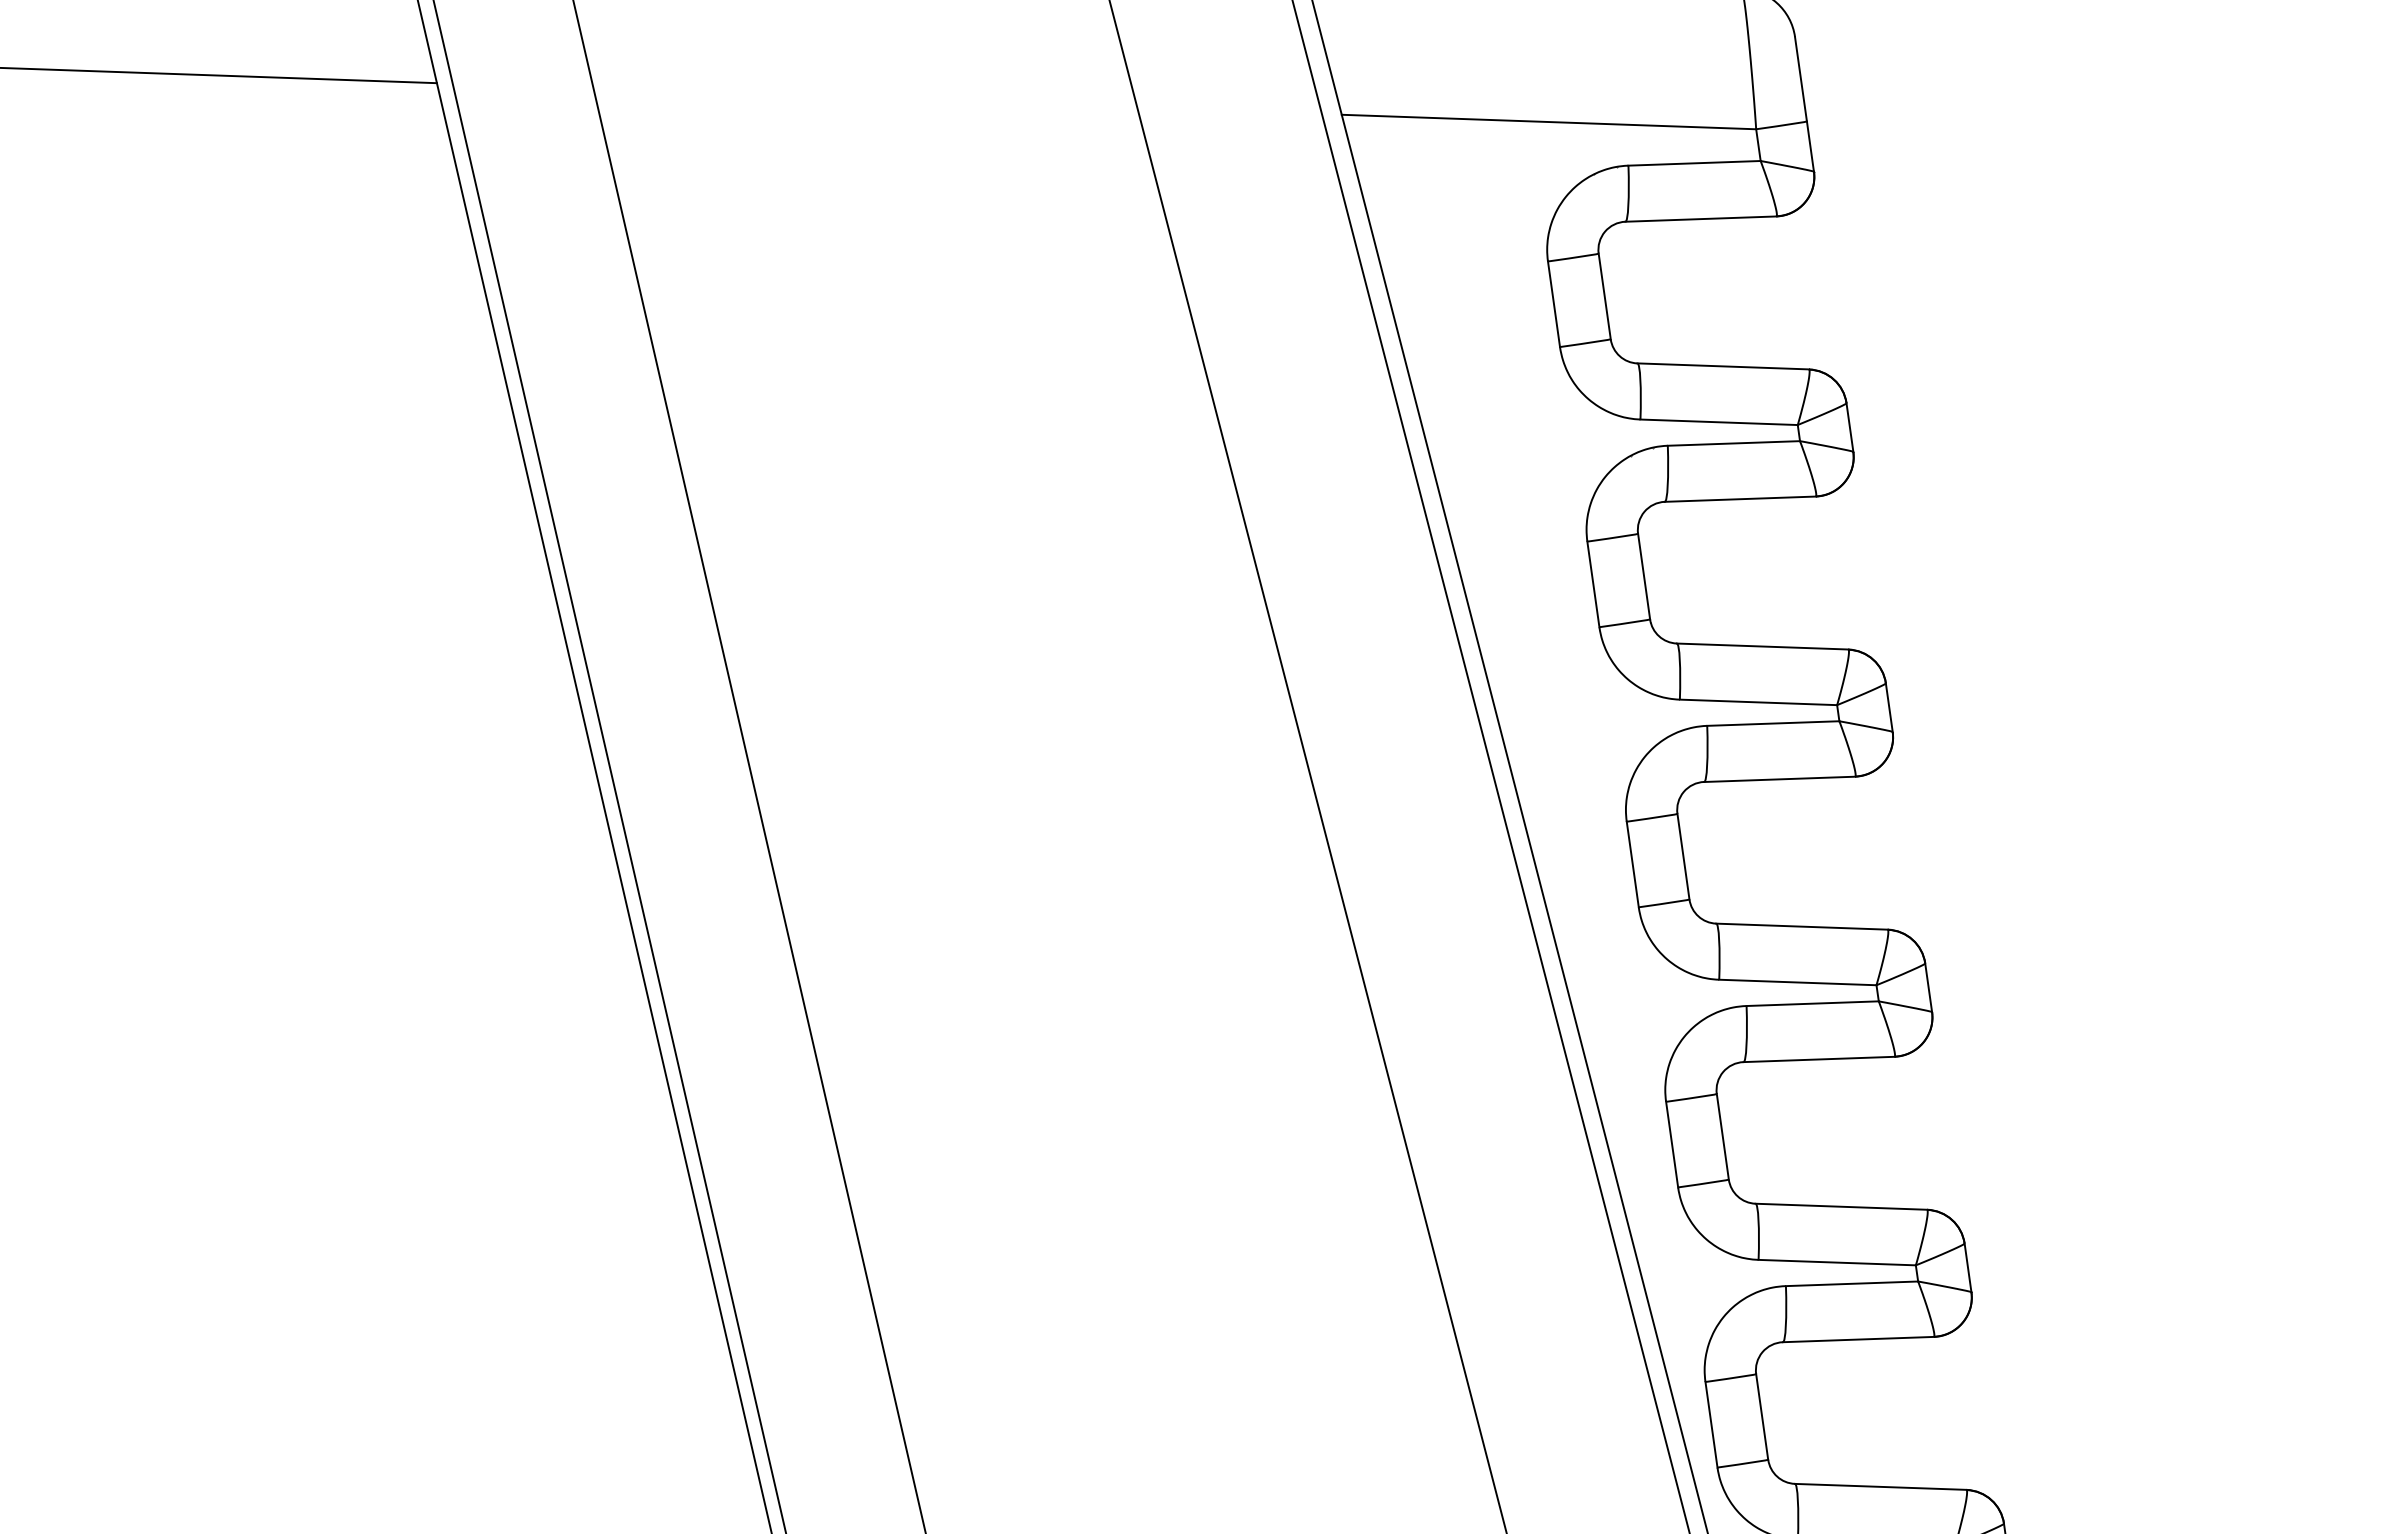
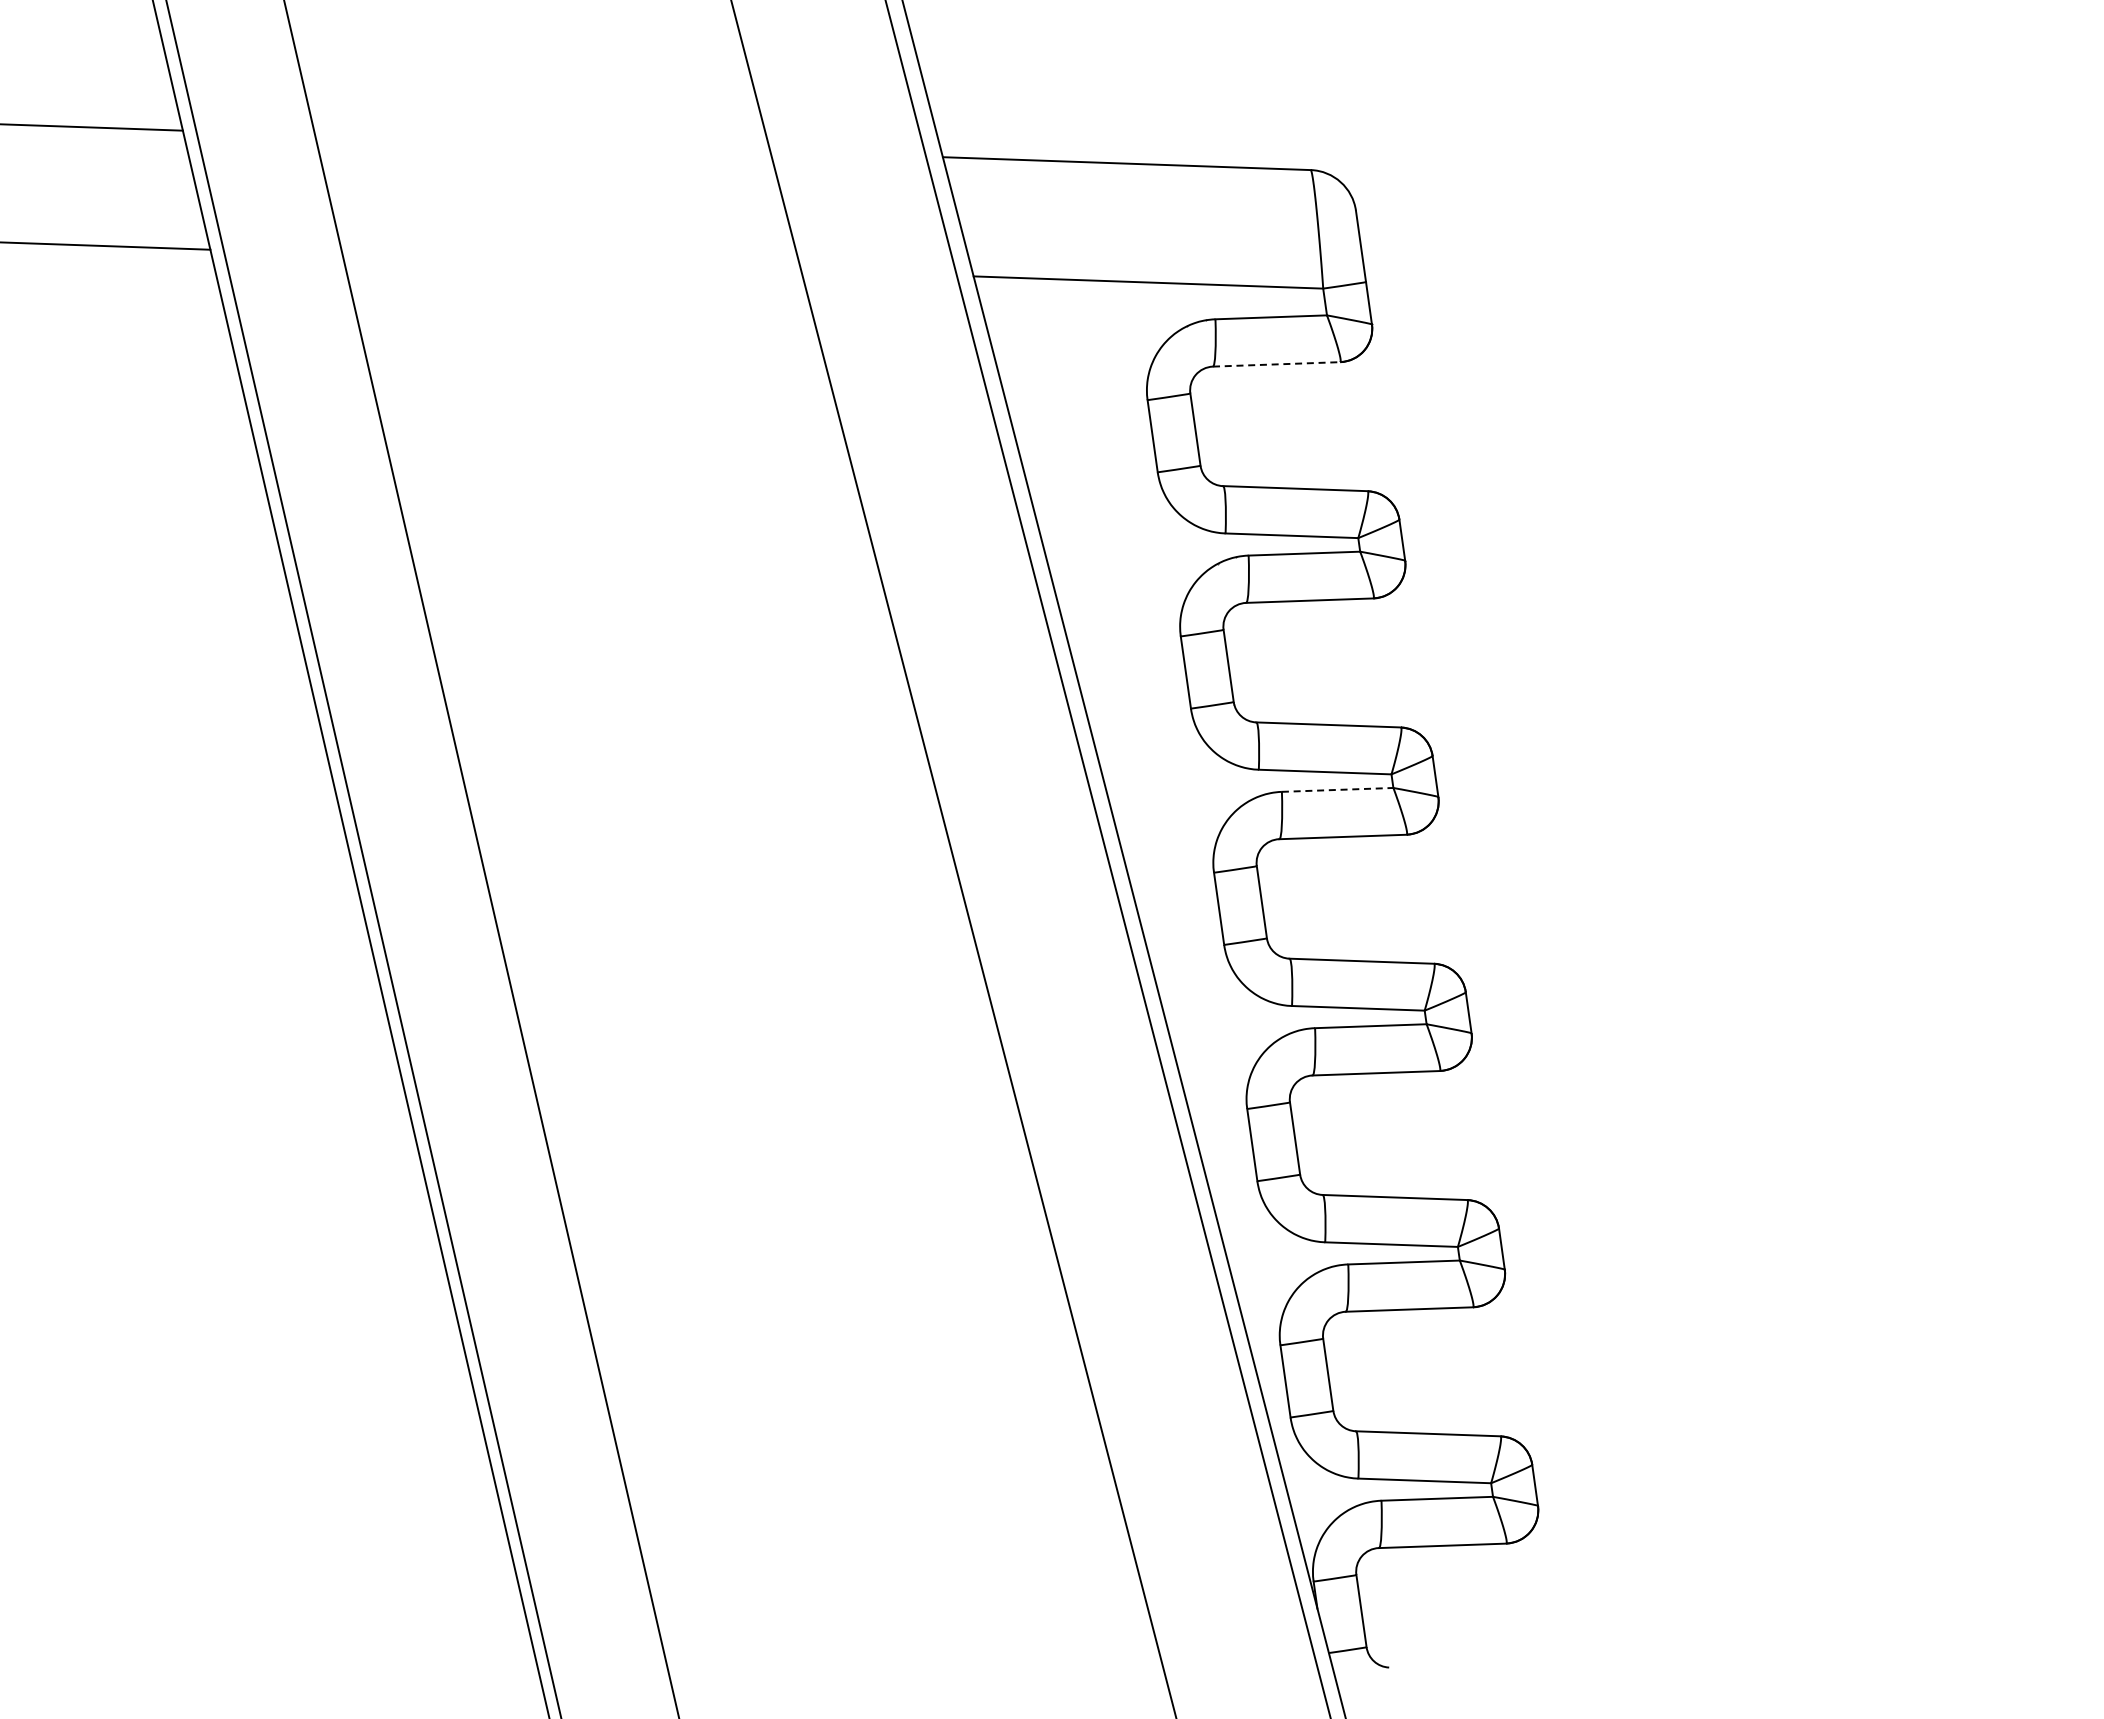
line: (1700, 219) -> (1276, 364), solid -> dashed
line: (1773, 723) -> (1337, 789), solid -> dashed

